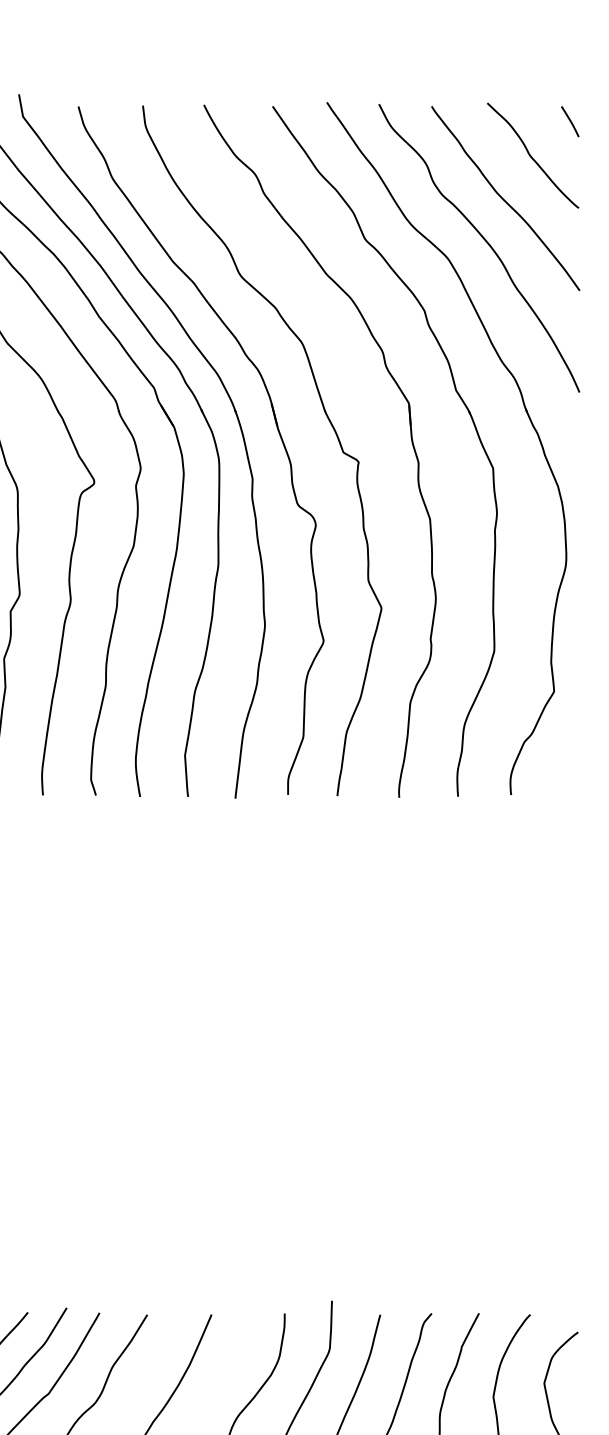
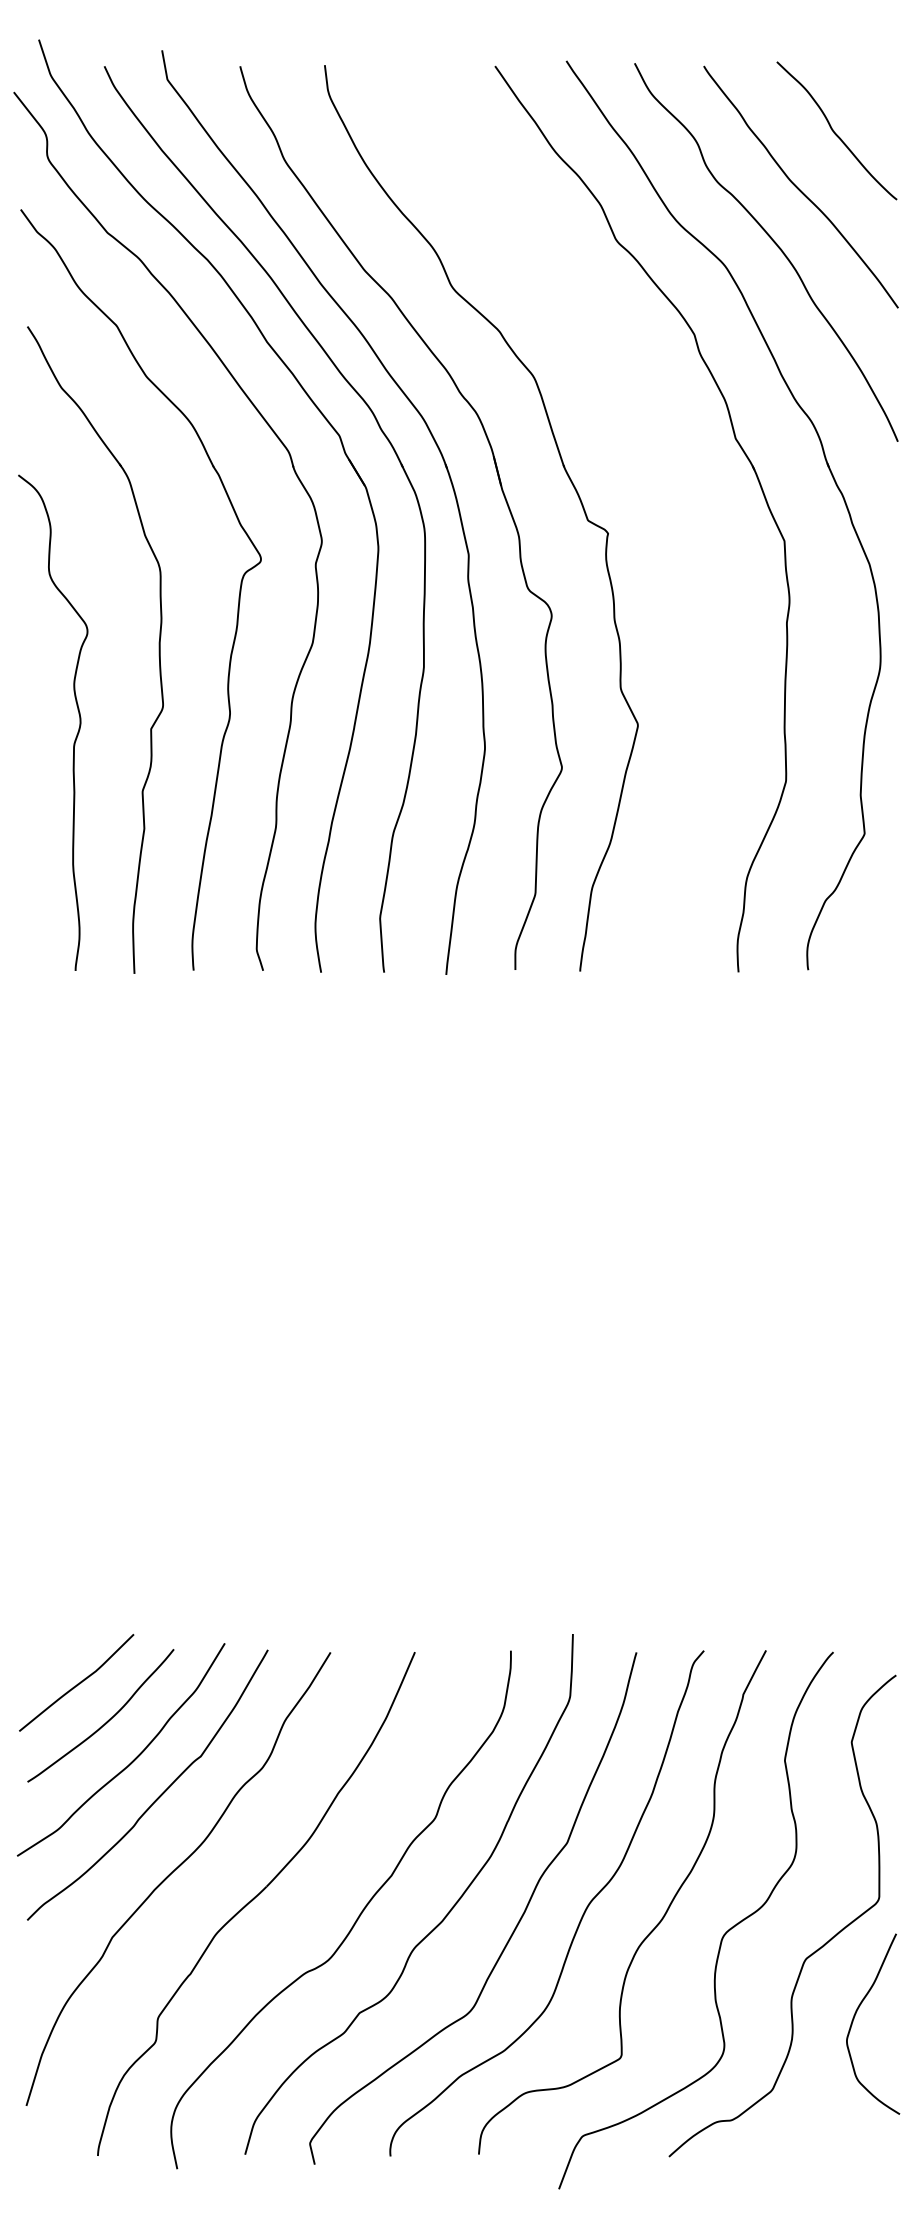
line: (570, 121) -> (885, 86), removed
part: (410, 438) -> (676, 501), removed

